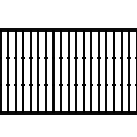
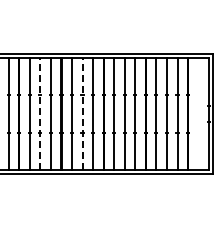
line: (38, 71) -> (40, 113), solid -> dashed
line: (68, 71) -> (82, 113), solid -> dashed

